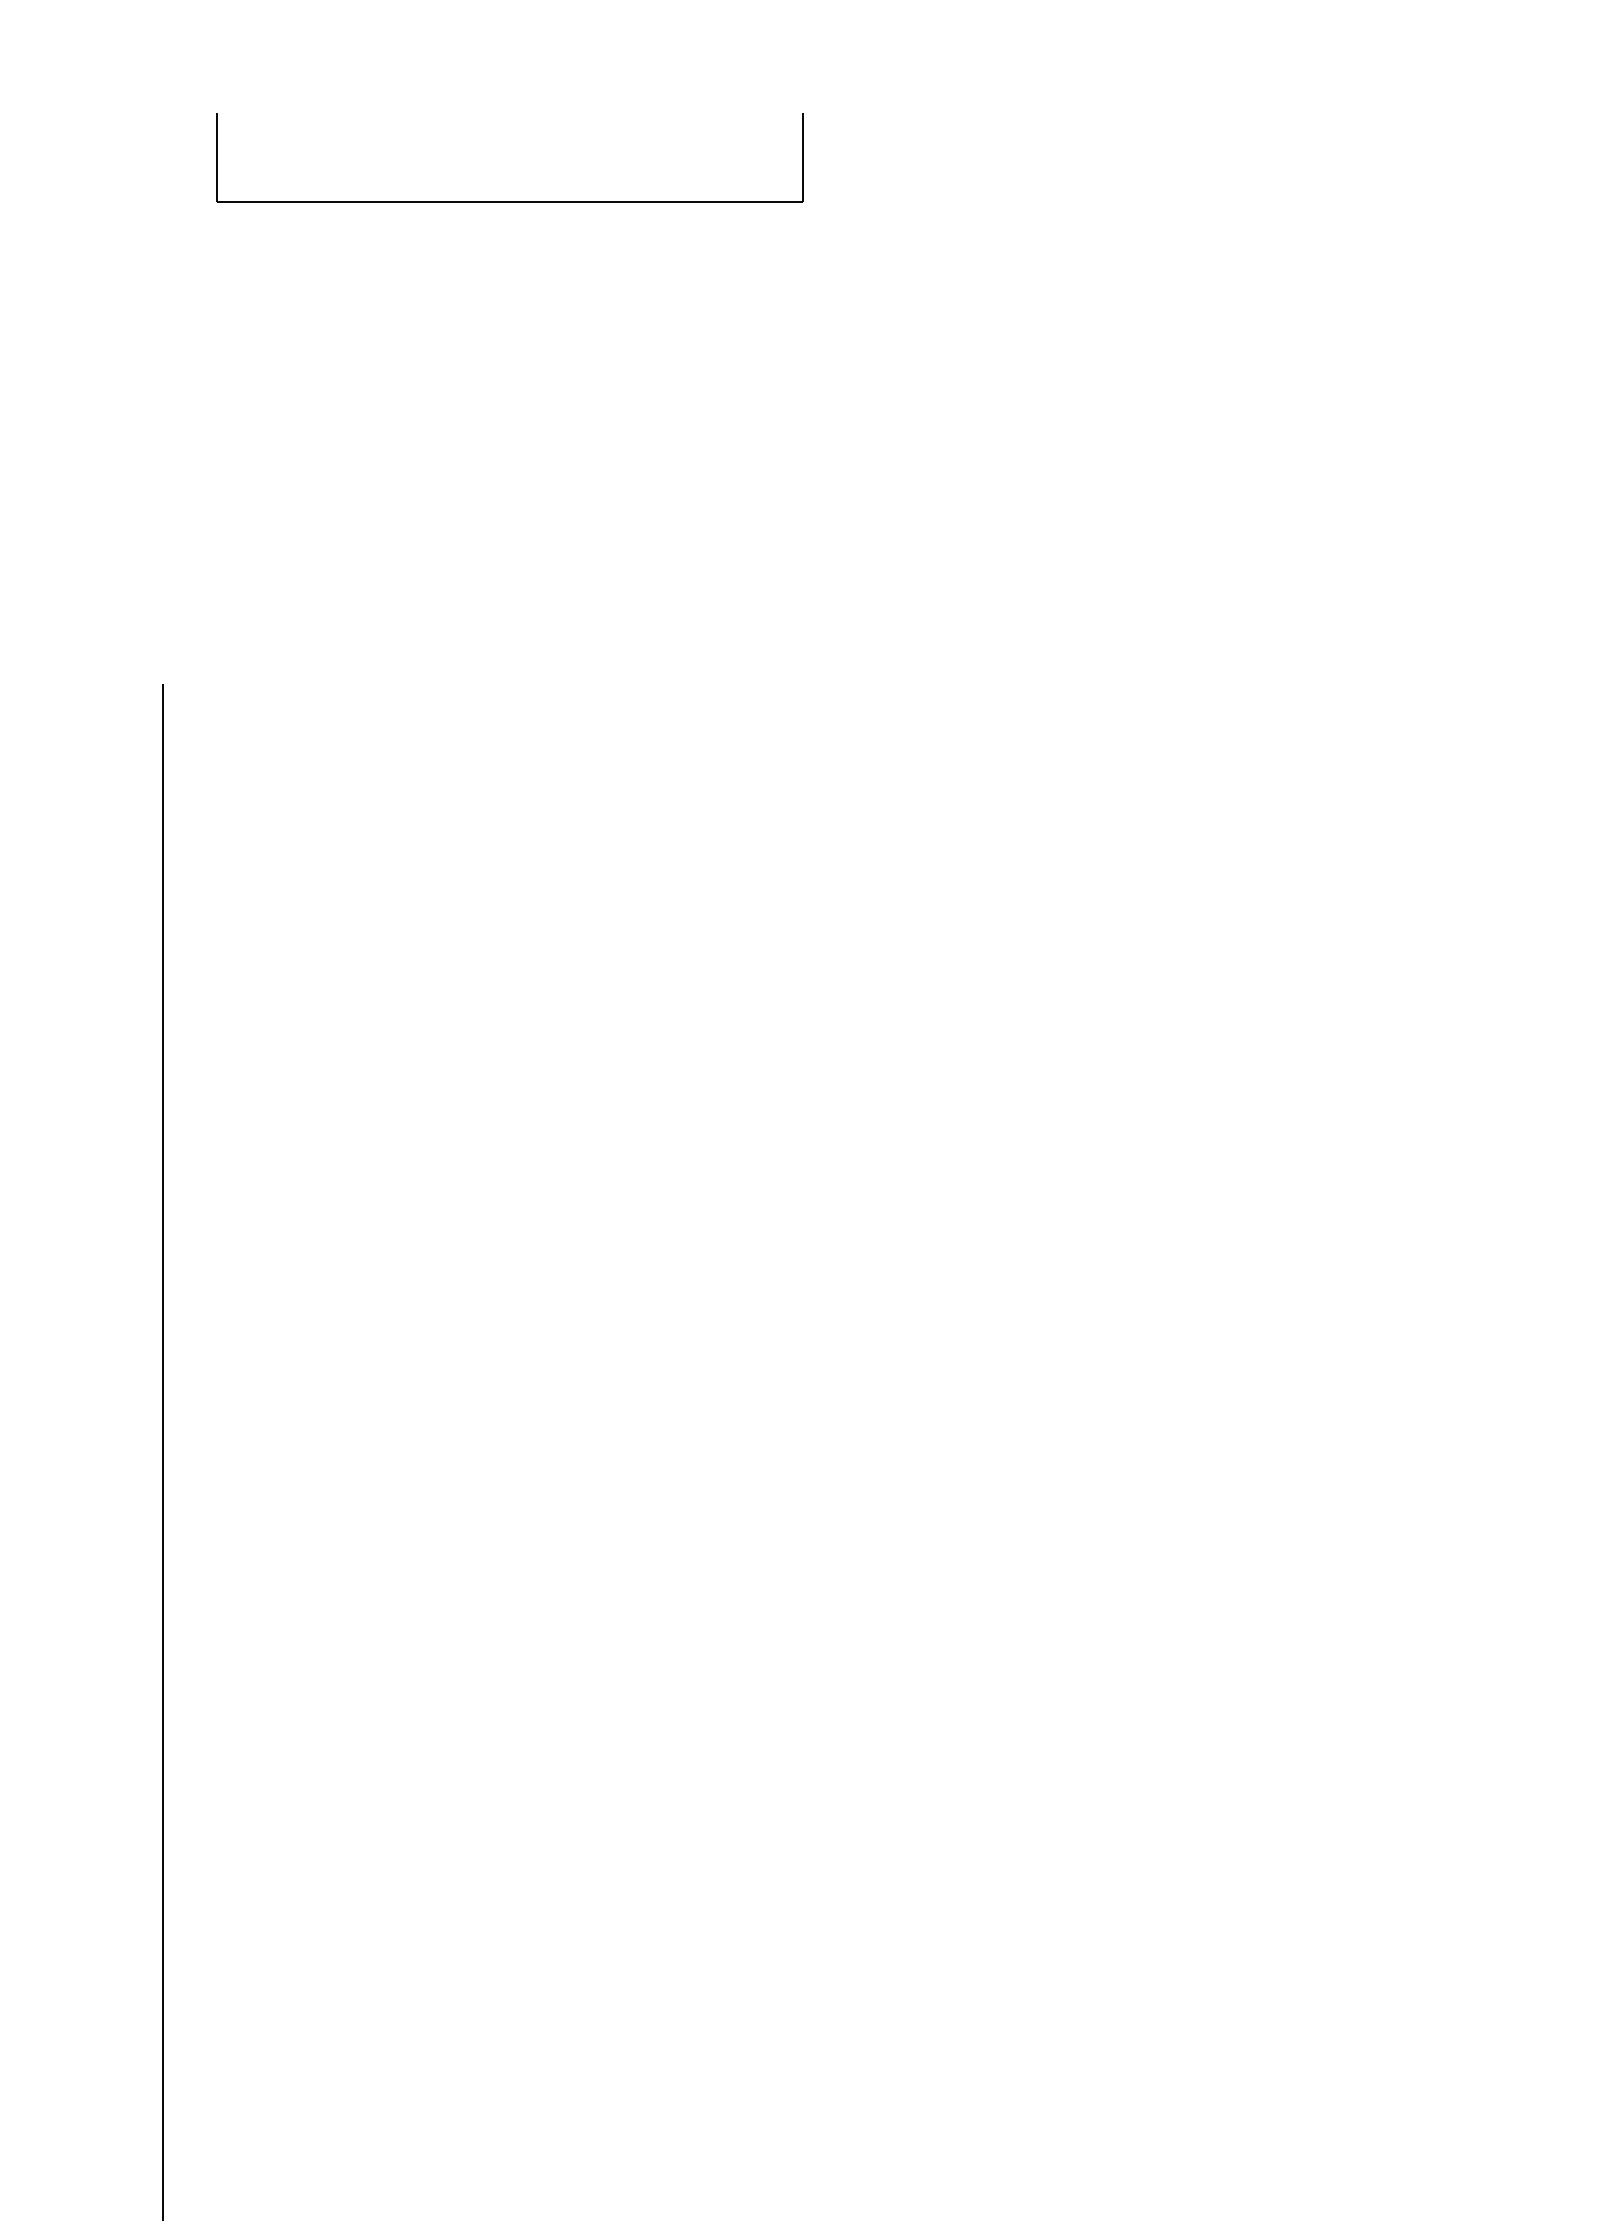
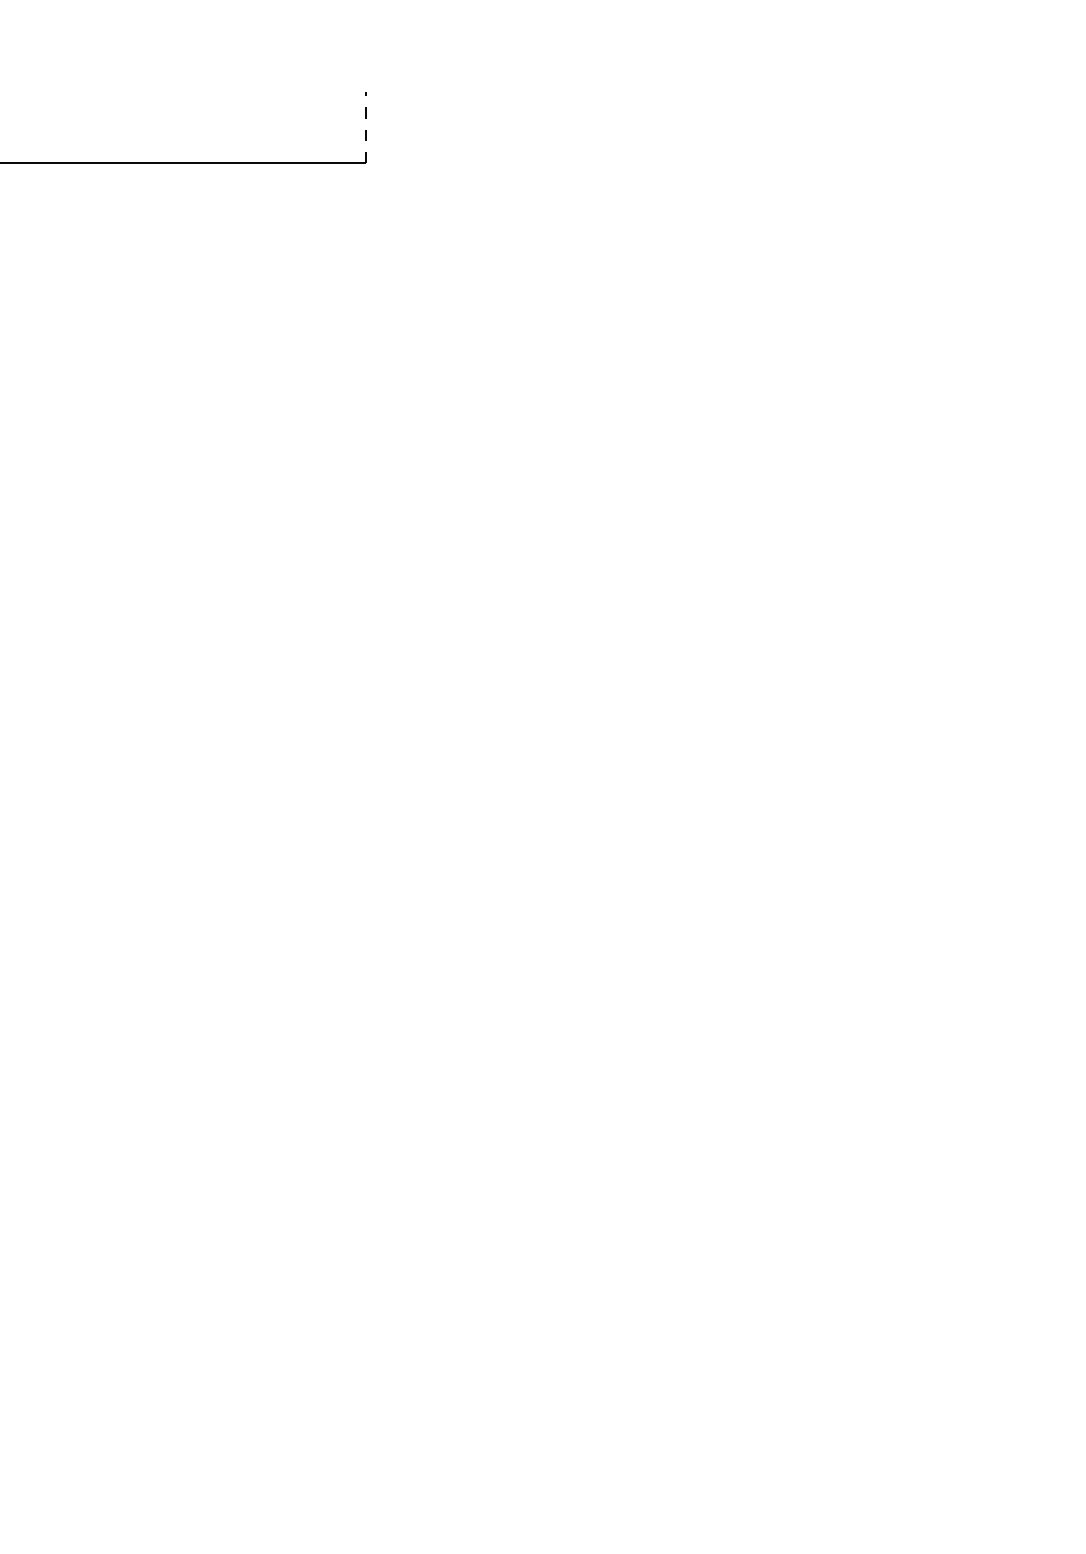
line: (802, 156) -> (365, 127), solid -> dashed

